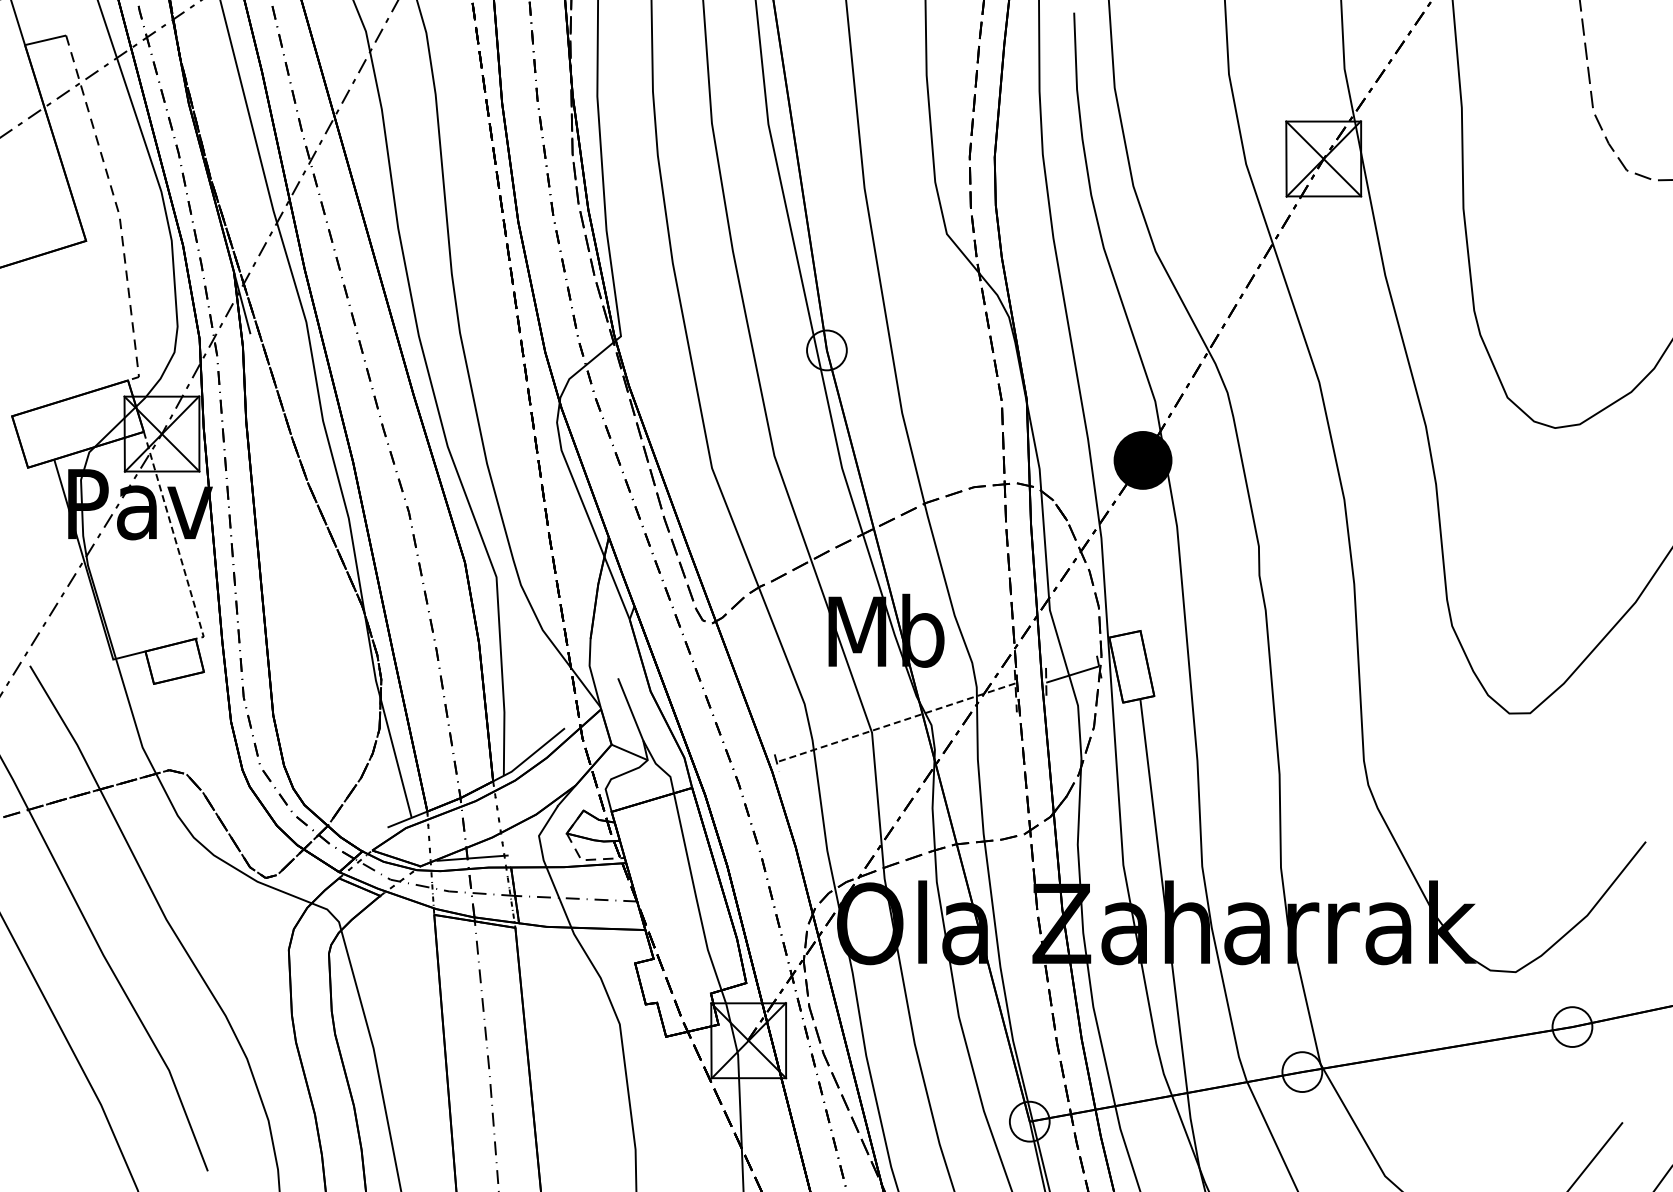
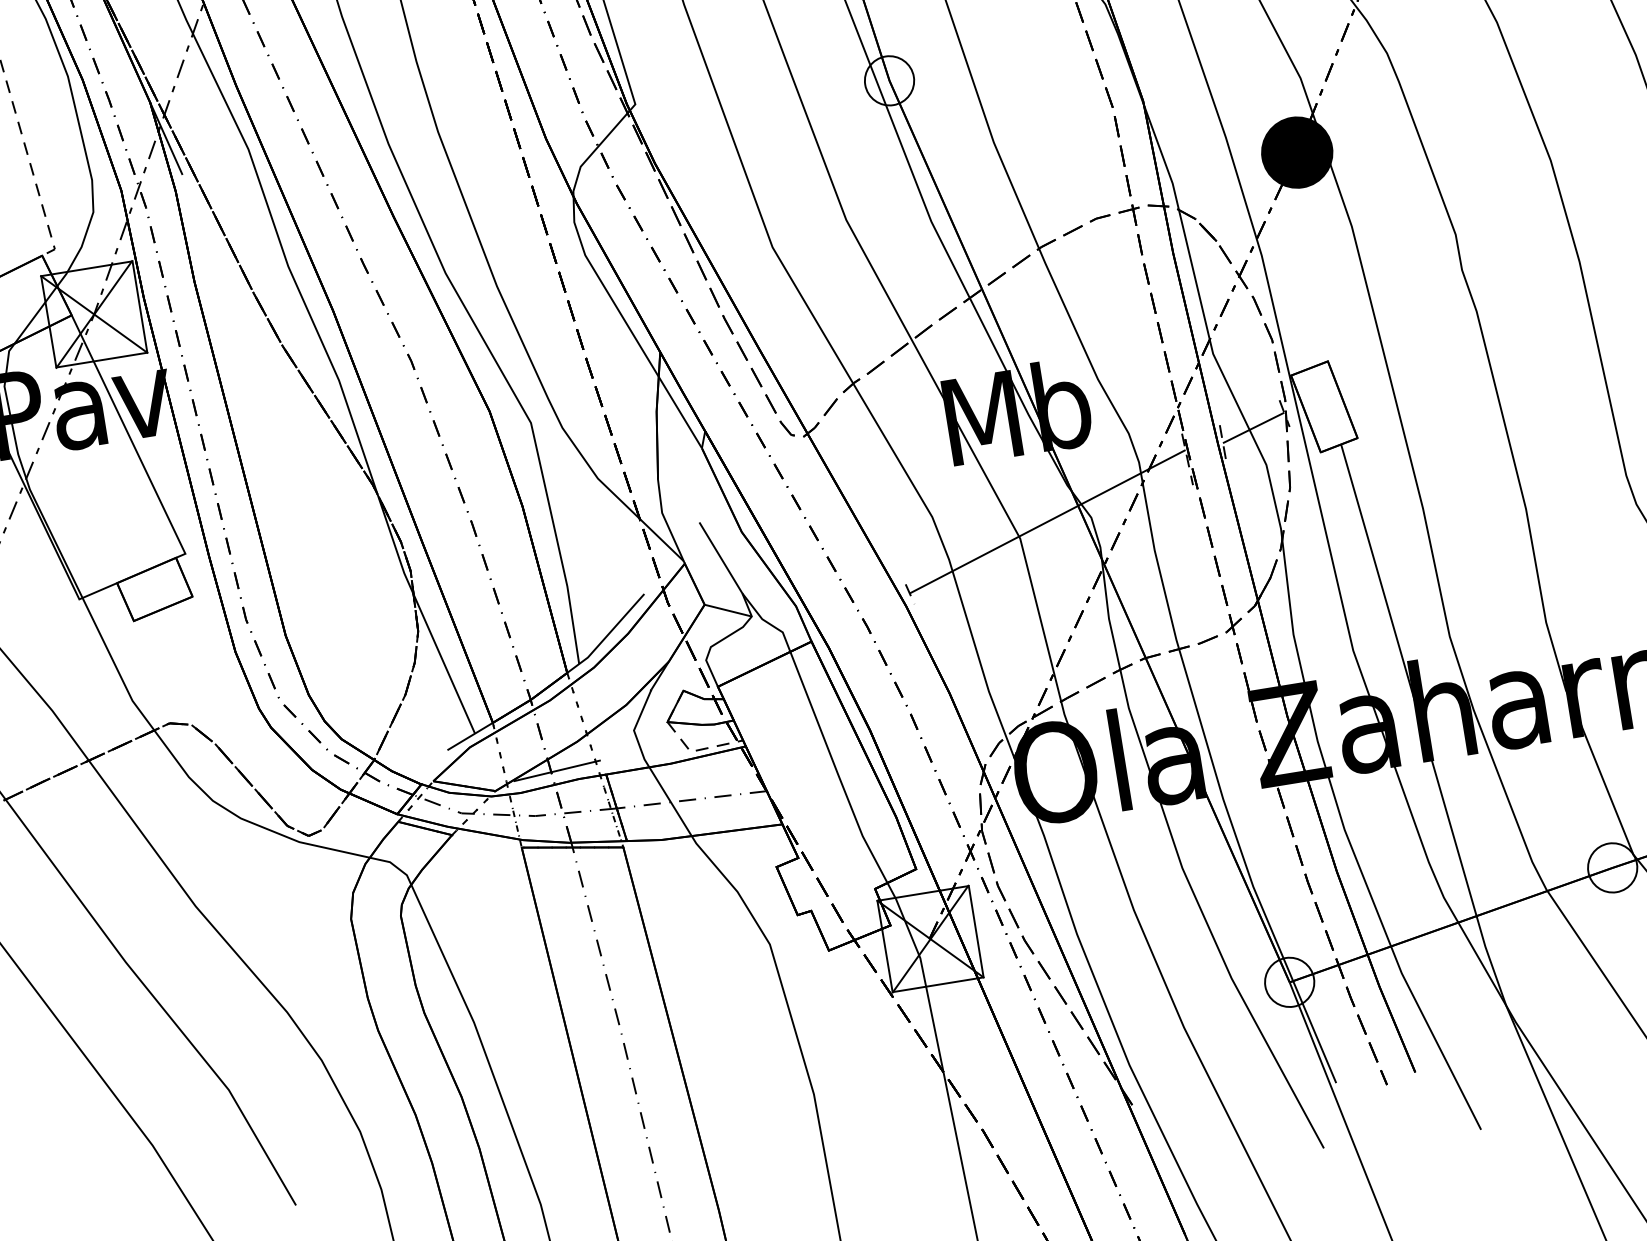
line: (175, 539) -> (131, 440), dashed -> solid
line: (896, 722) -> (1048, 521), dashed -> solid

